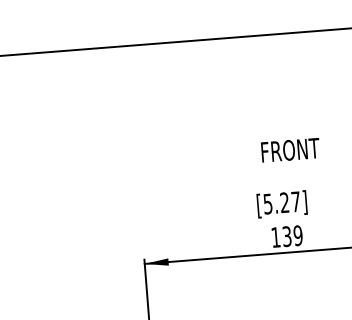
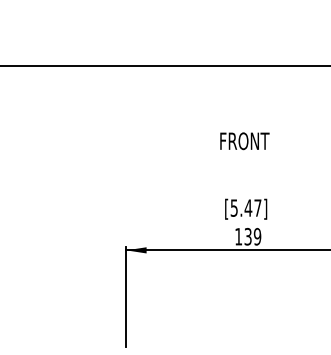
text: (290, 150) -> (244, 141), moved
text: (284, 202) -> (248, 207), [5.27] -> [5.47]

